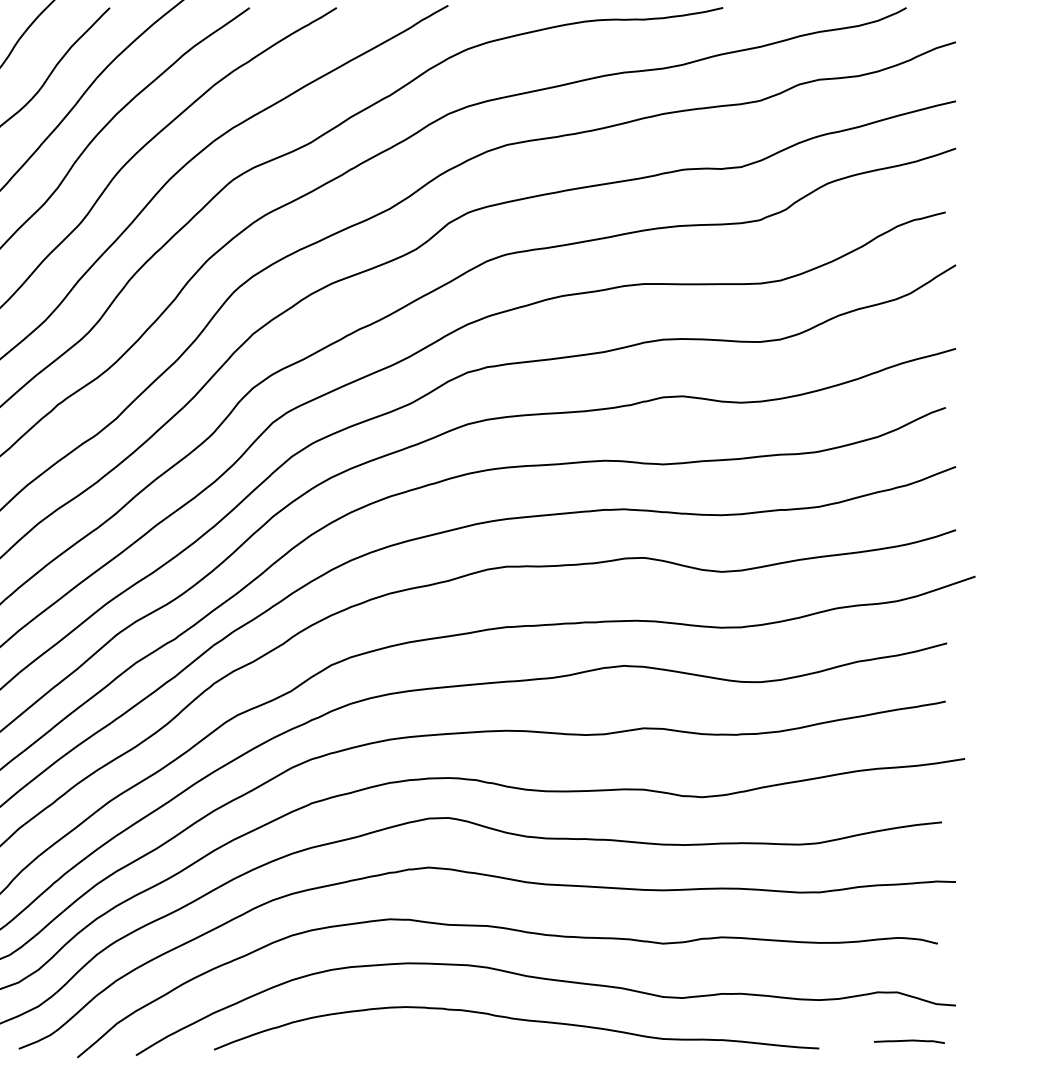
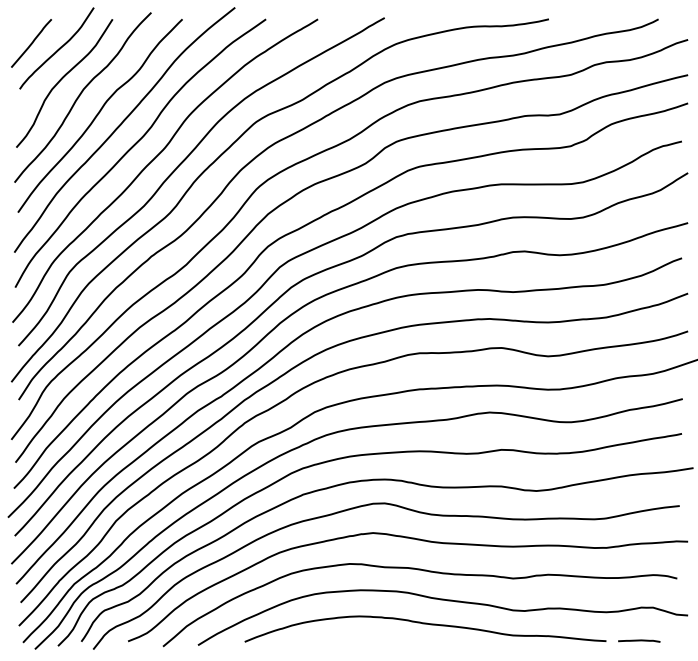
line: (909, 1040) -> (639, 640), moved

